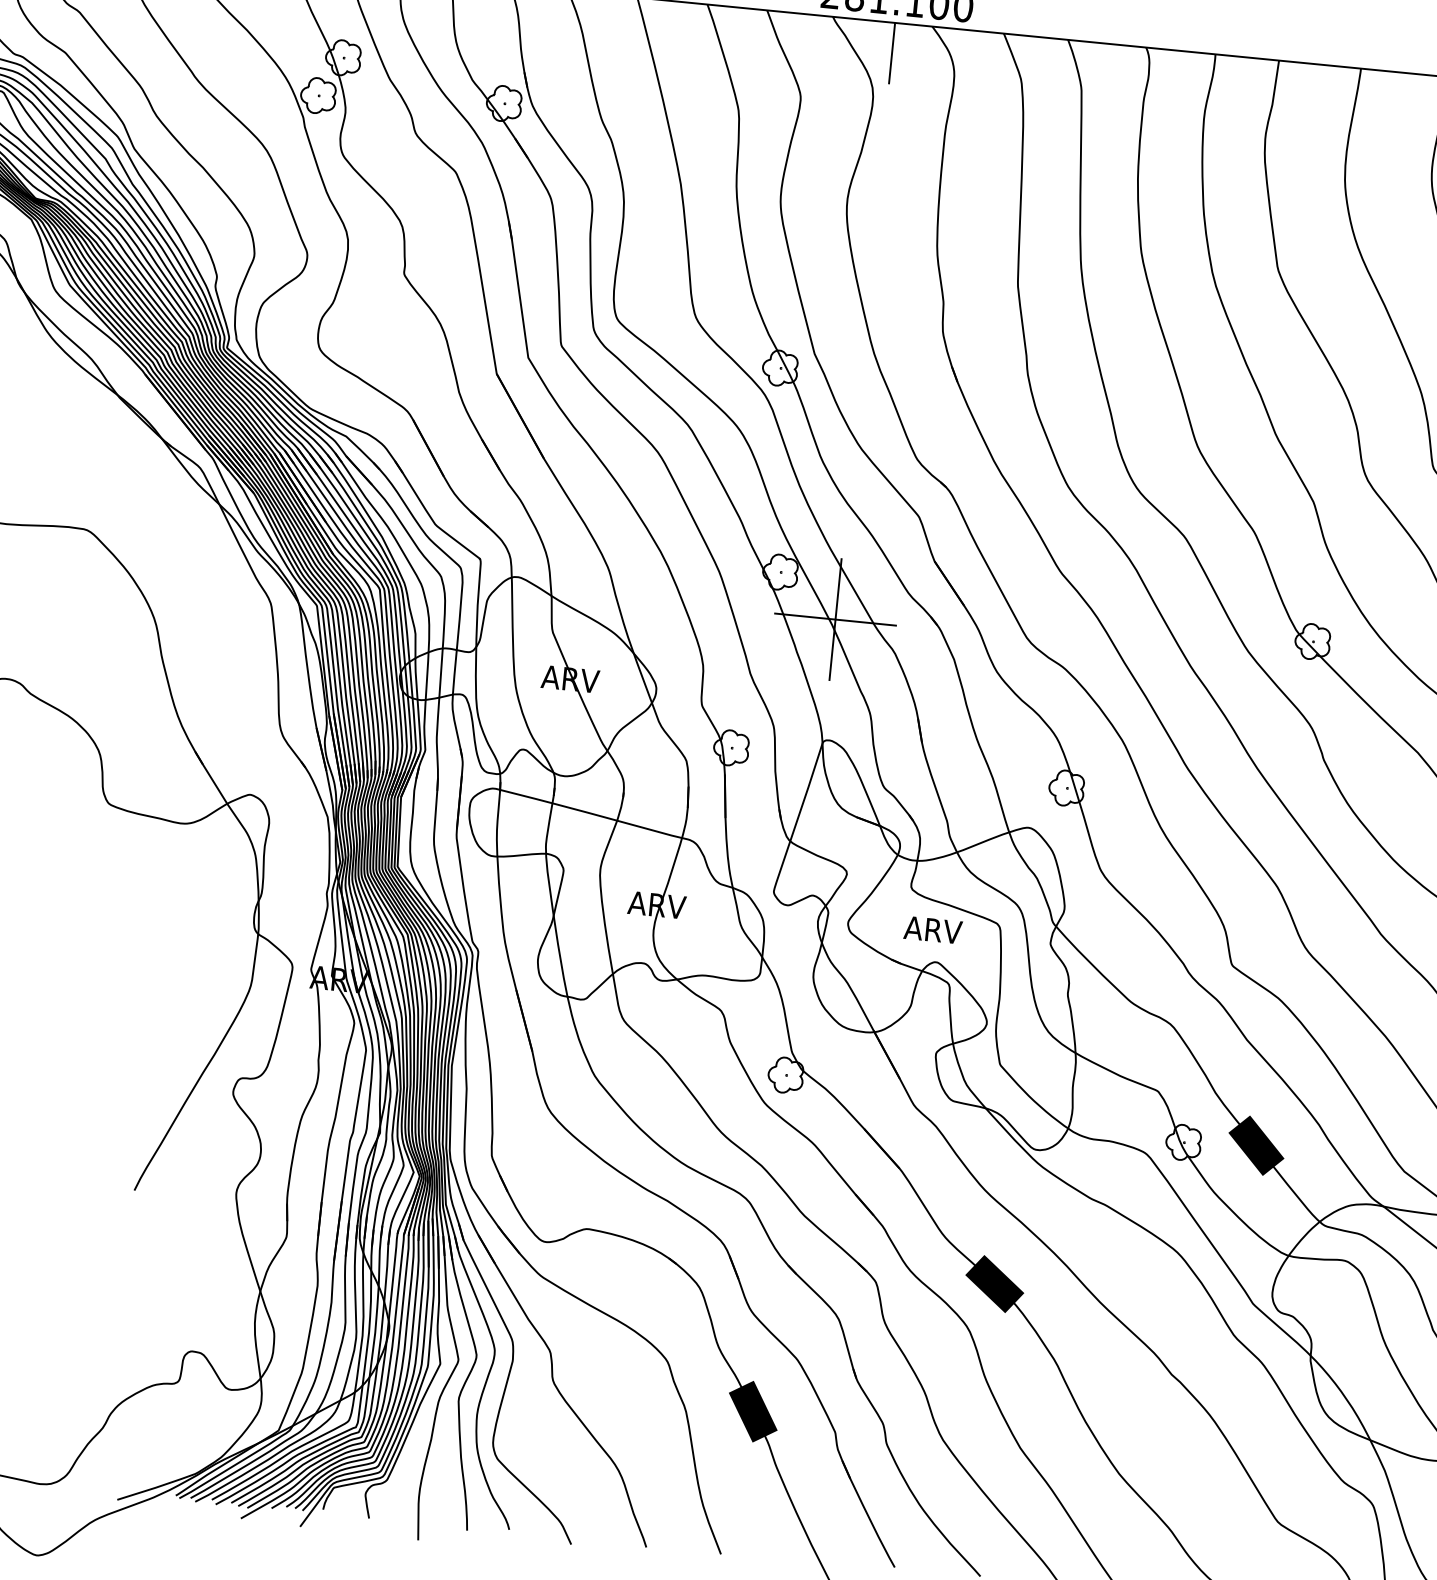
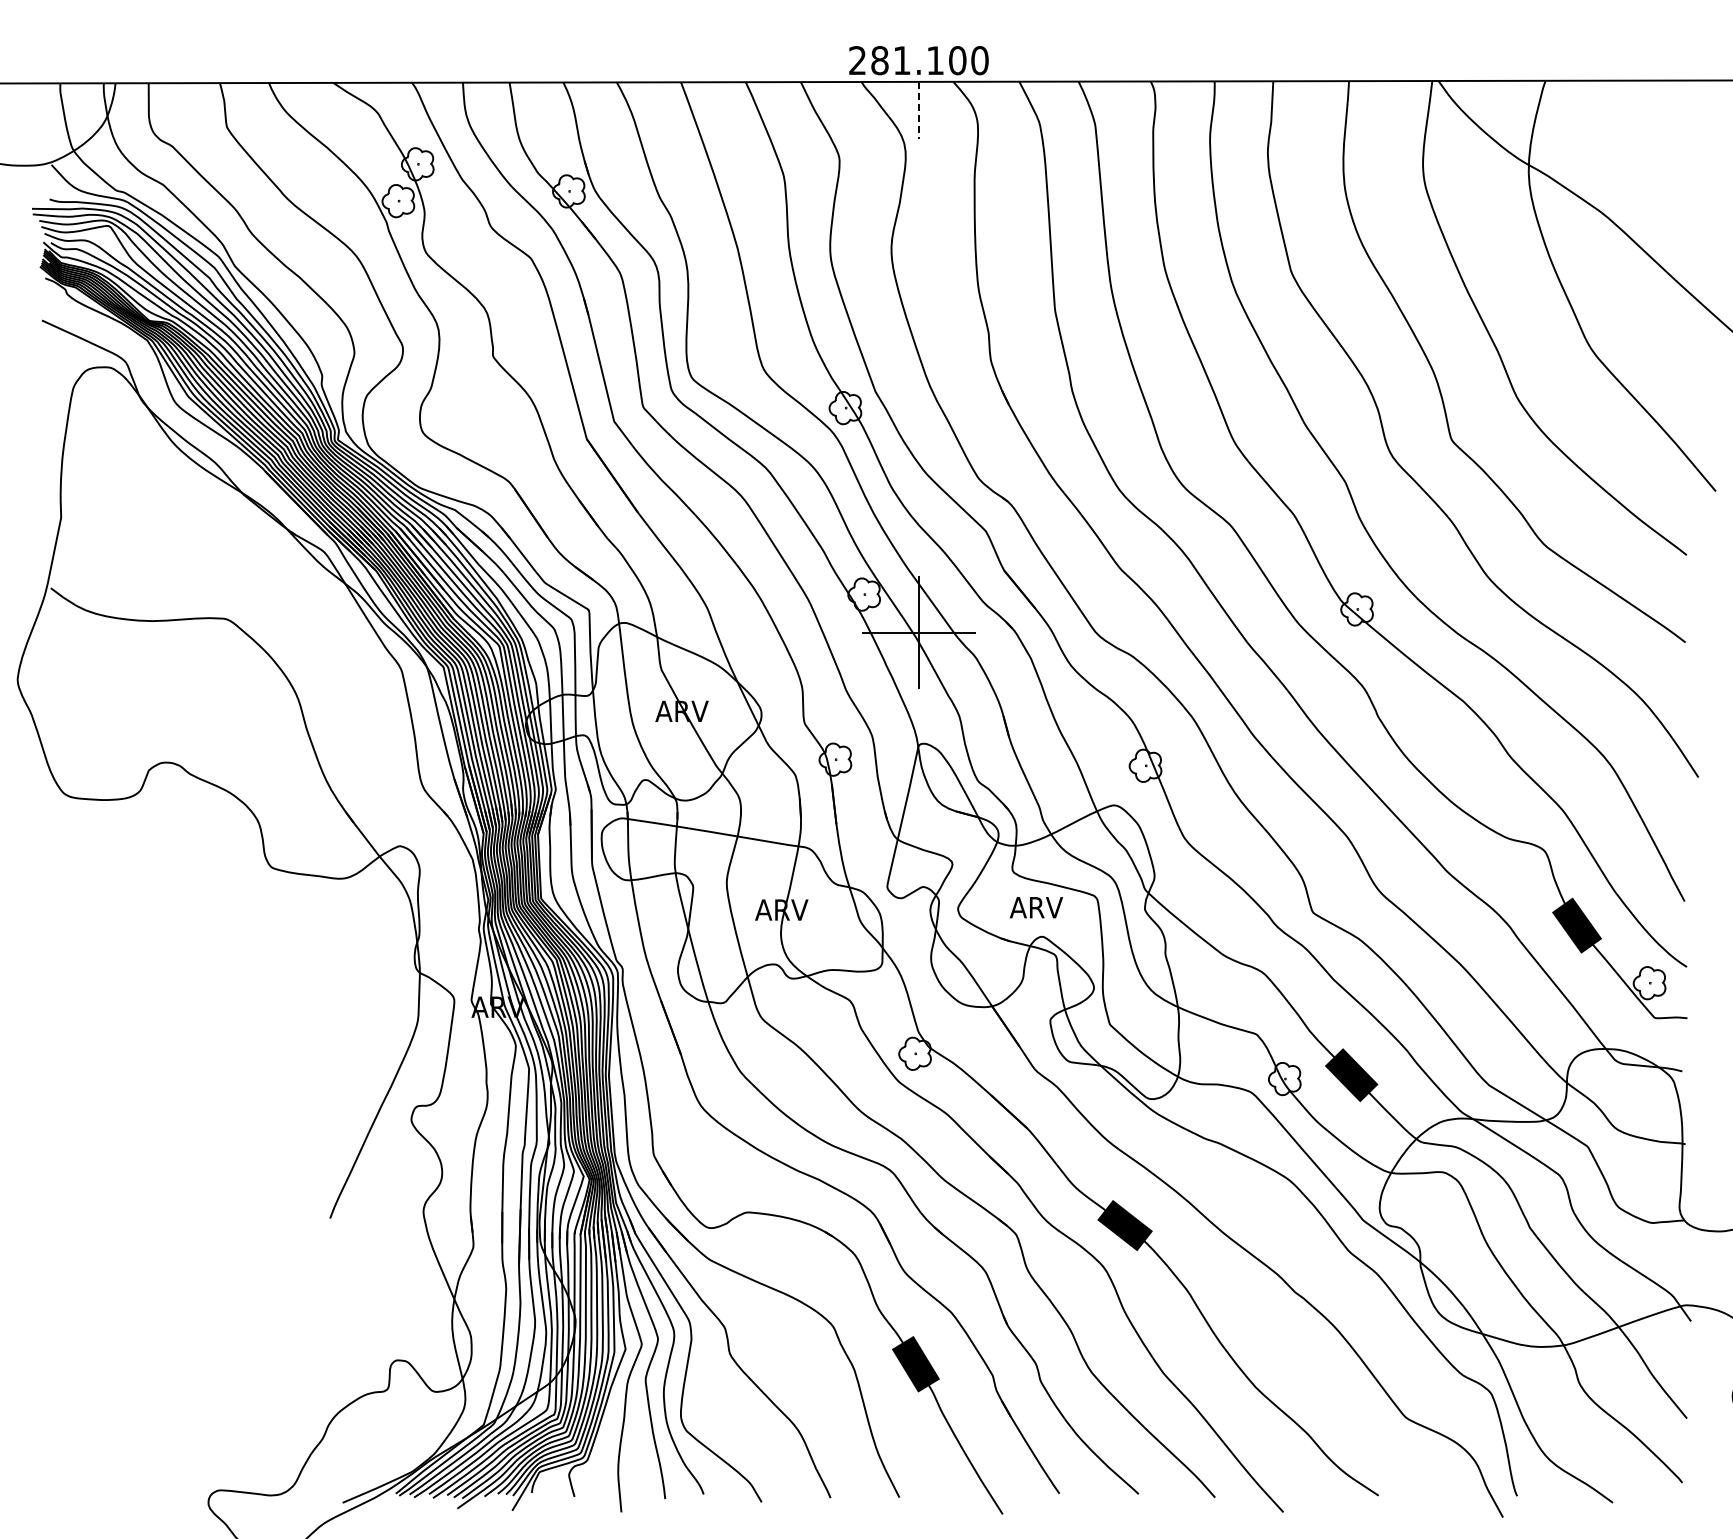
line: (891, 53) -> (918, 110), solid -> dashed

